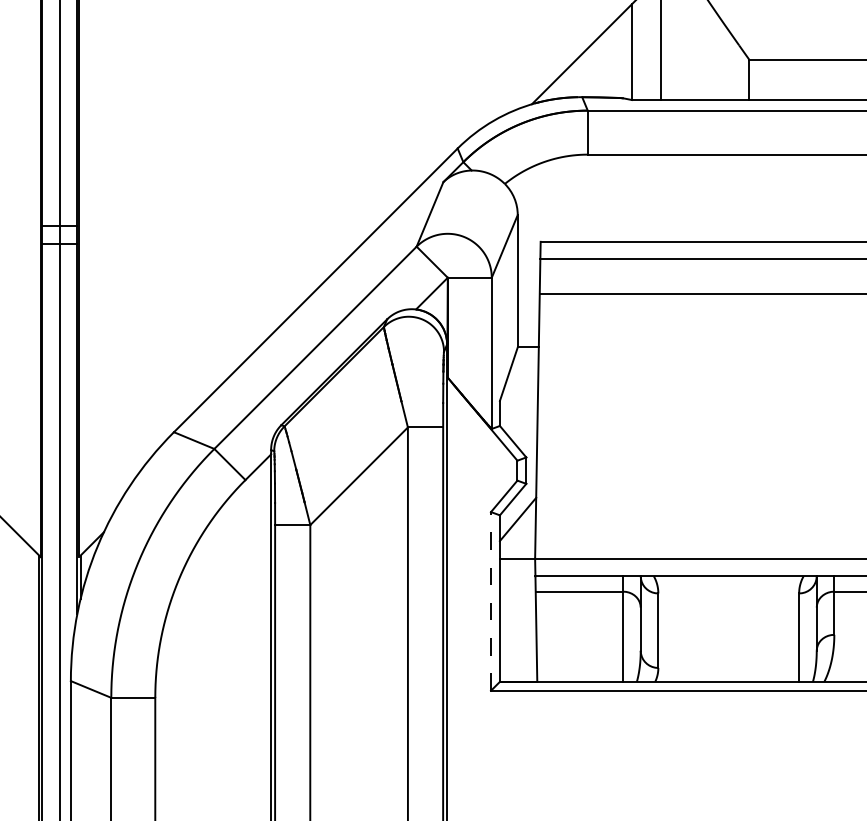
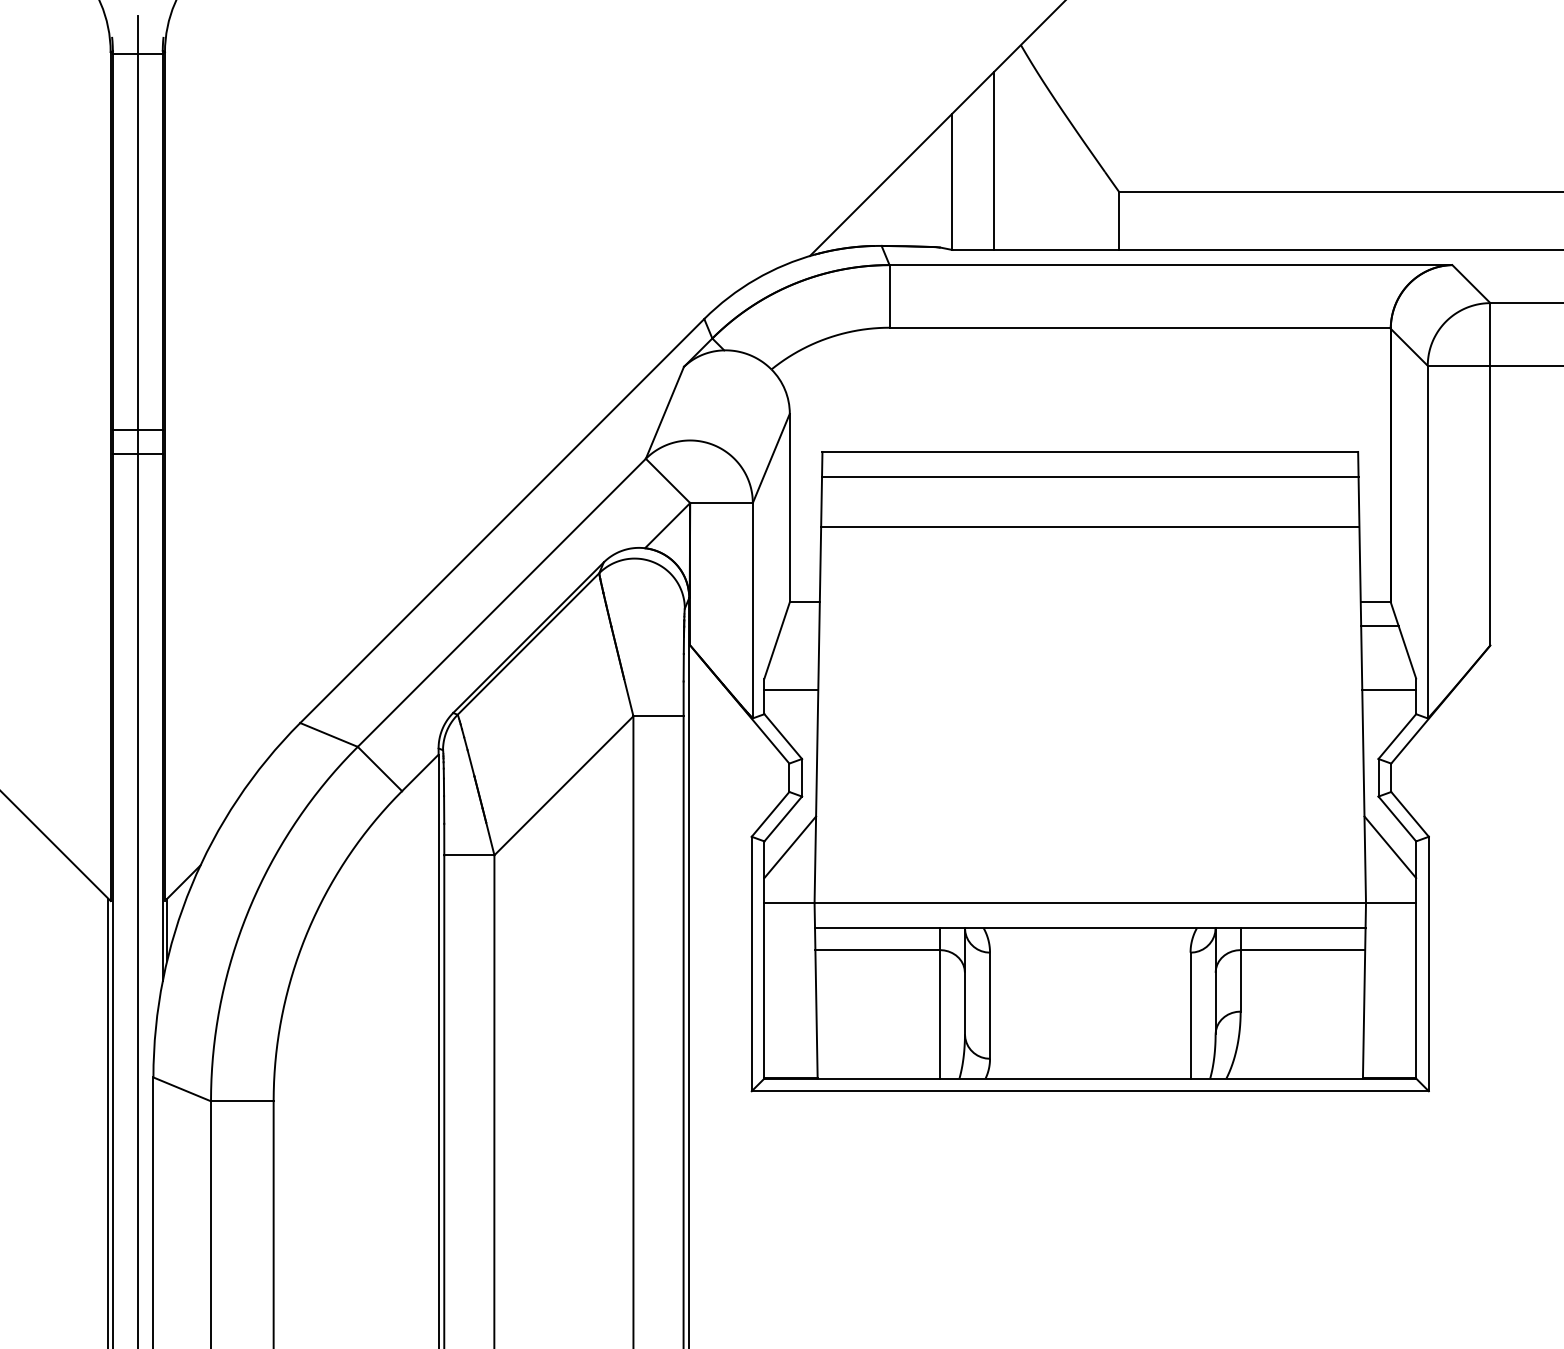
line: (518, 409) -> (791, 690), added
line: (490, 601) -> (751, 963), dashed -> solid

